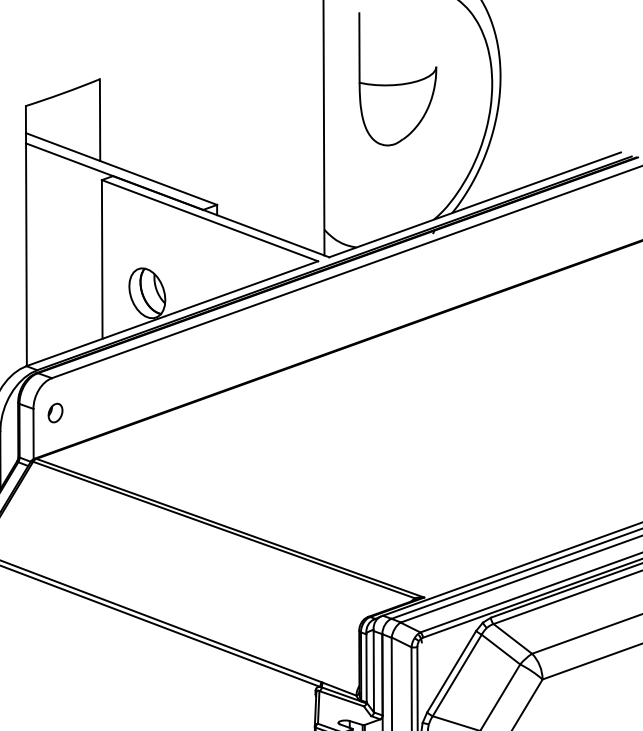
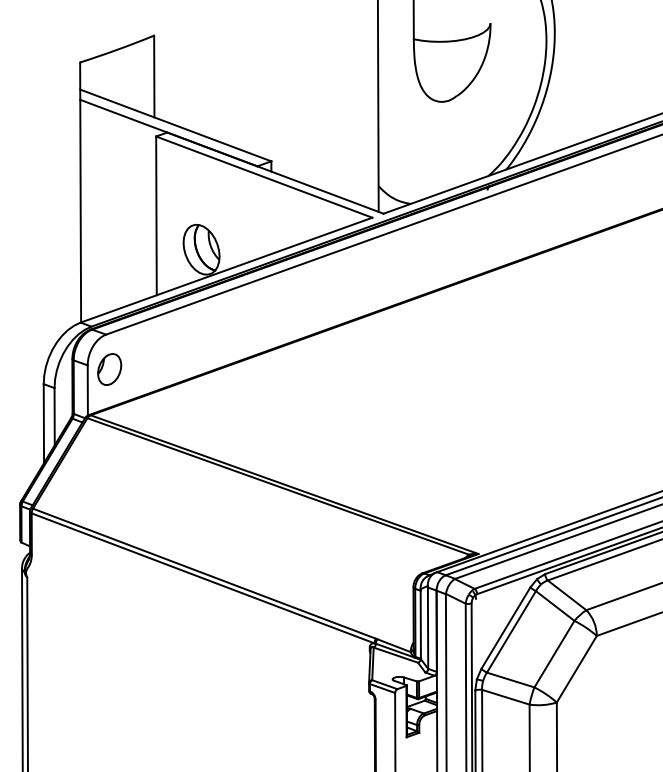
part: (55, 413) -> (109, 369), size x1.67

